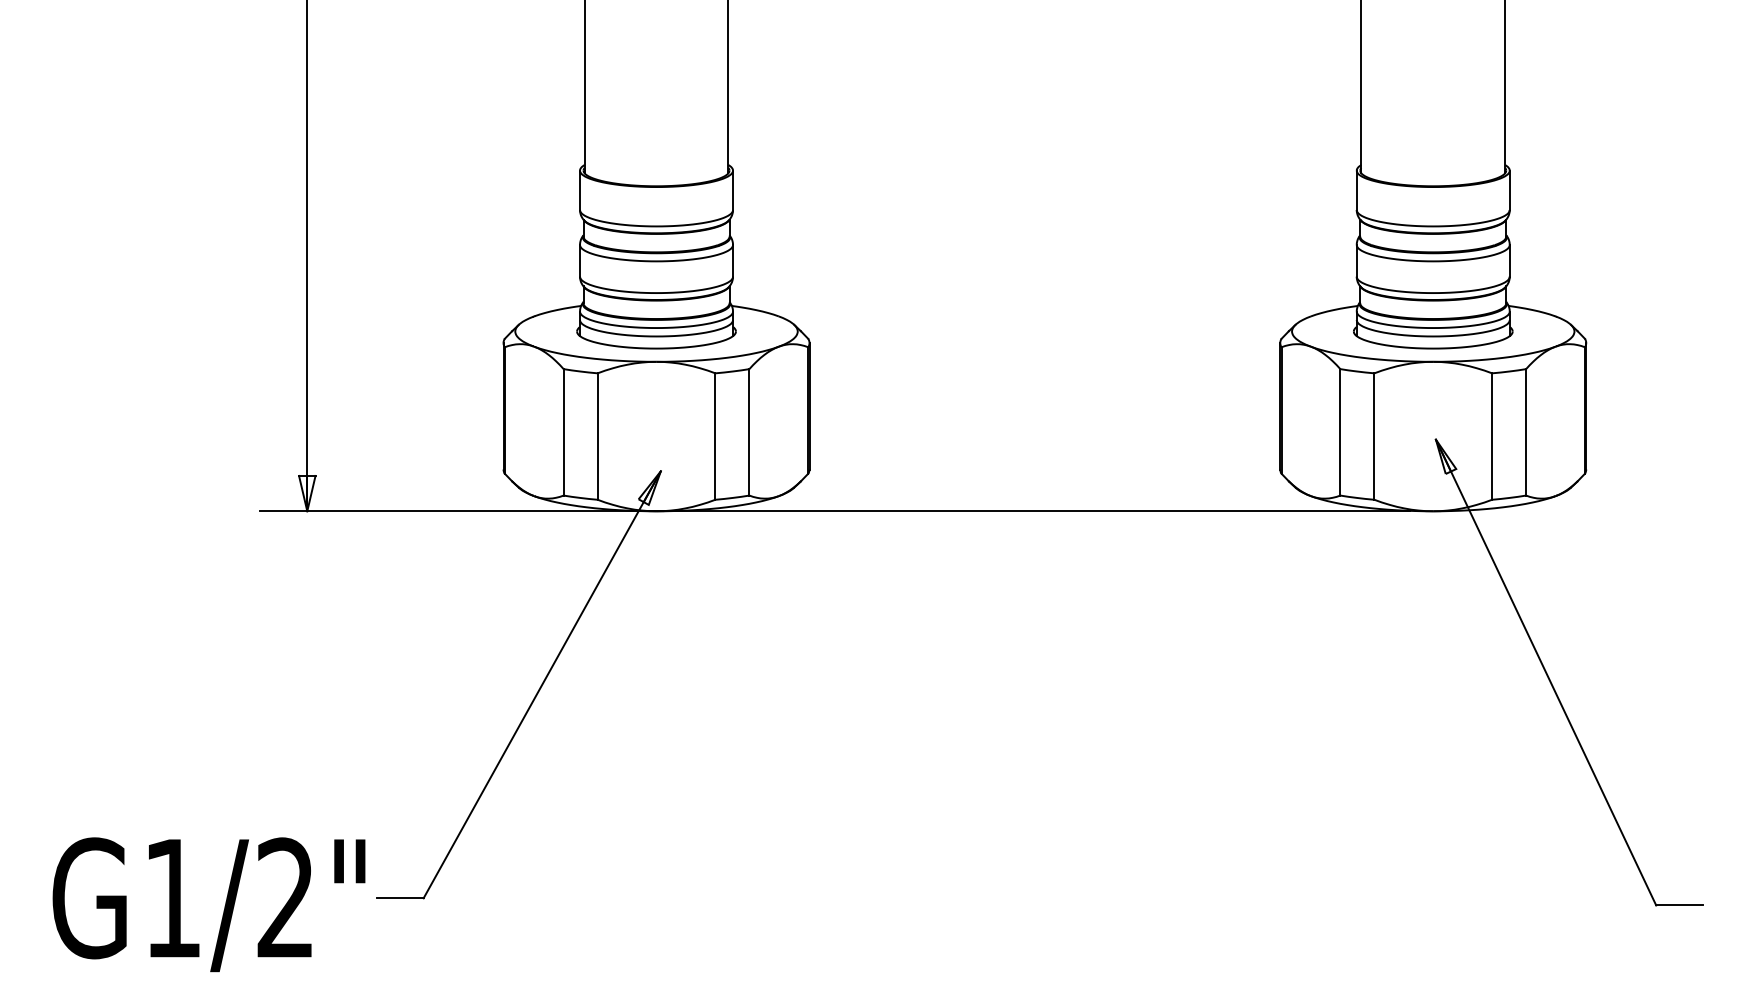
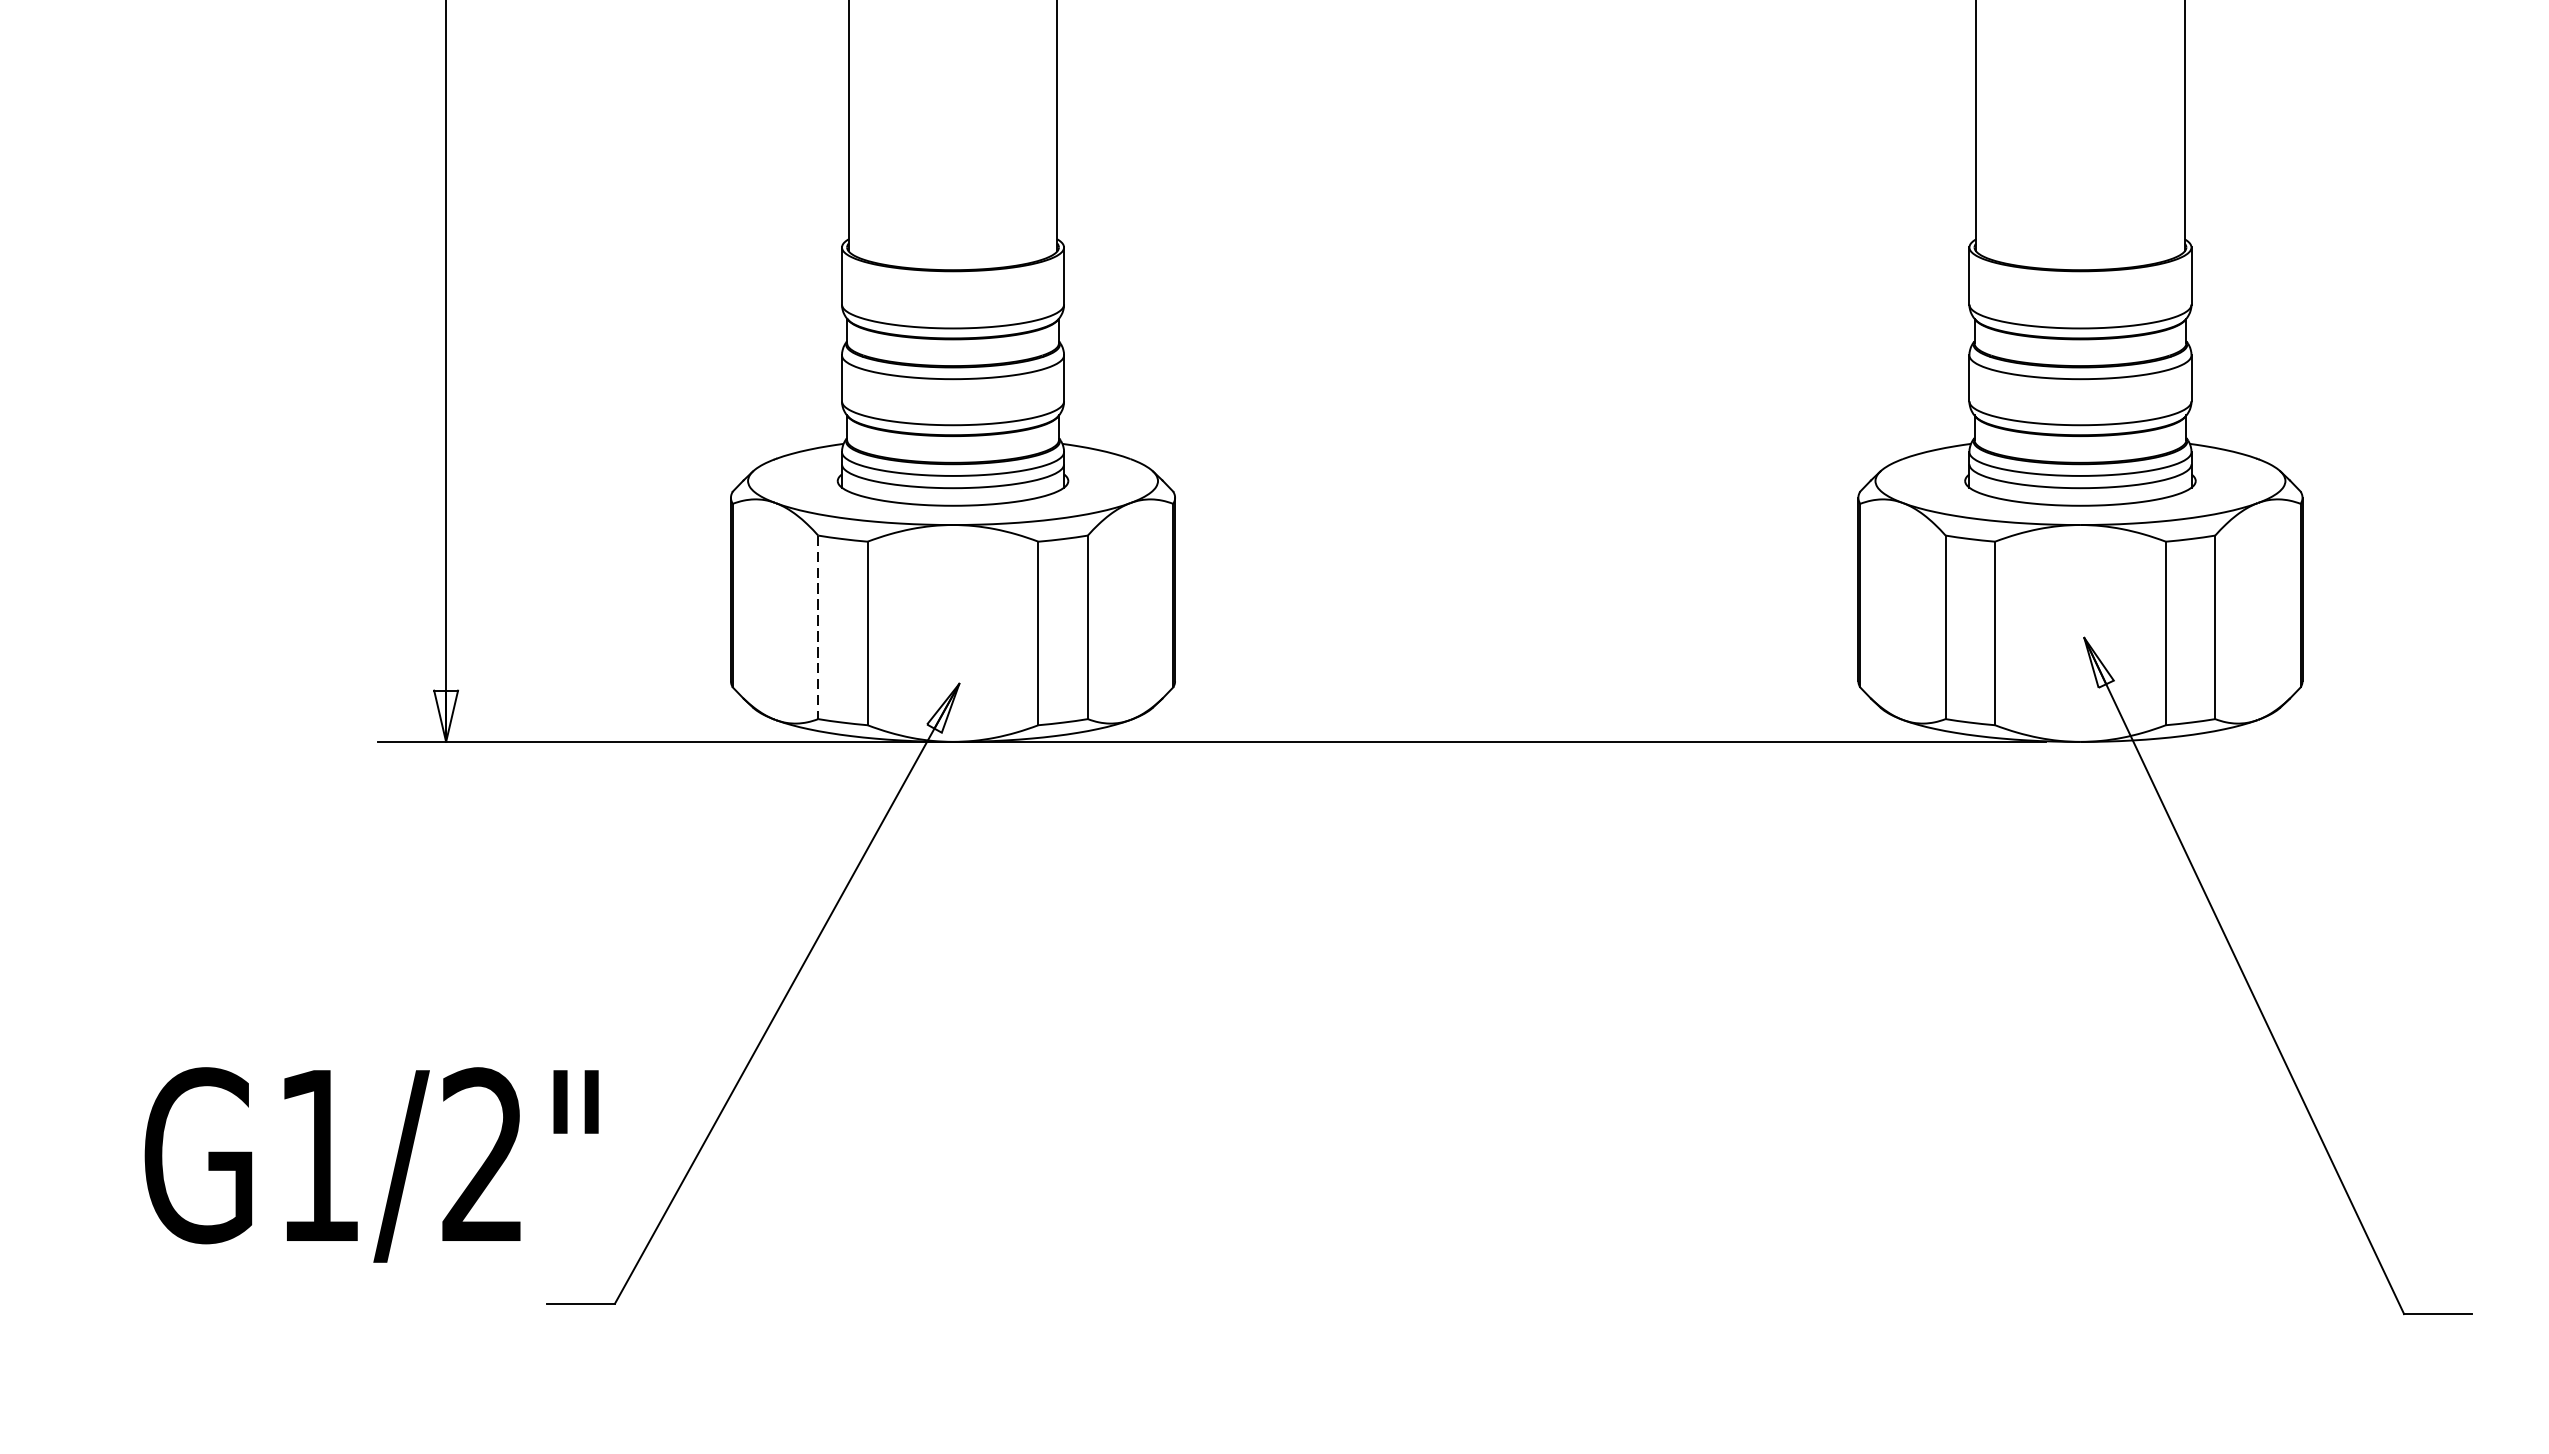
line: (563, 432) -> (818, 627), solid -> dashed
text: (208, 904) -> (370, 1164), moved

